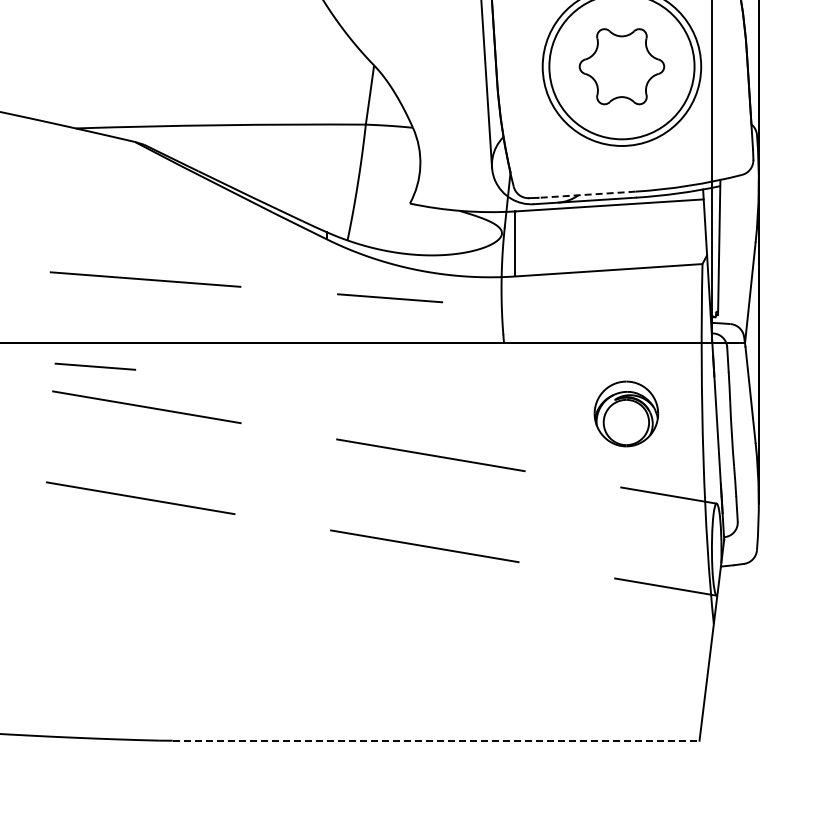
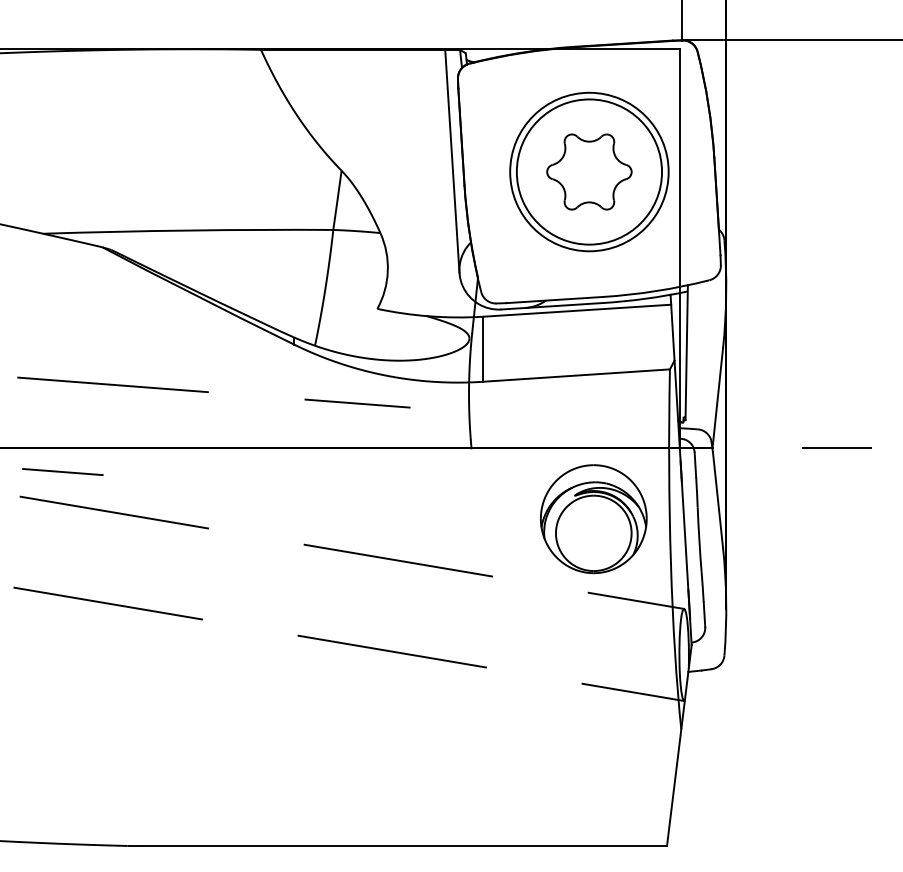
line: (587, 195) -> (554, 300), dashed -> solid
part: (626, 414) -> (593, 519), size x1.67
line: (437, 741) -> (404, 846), dashed -> solid

